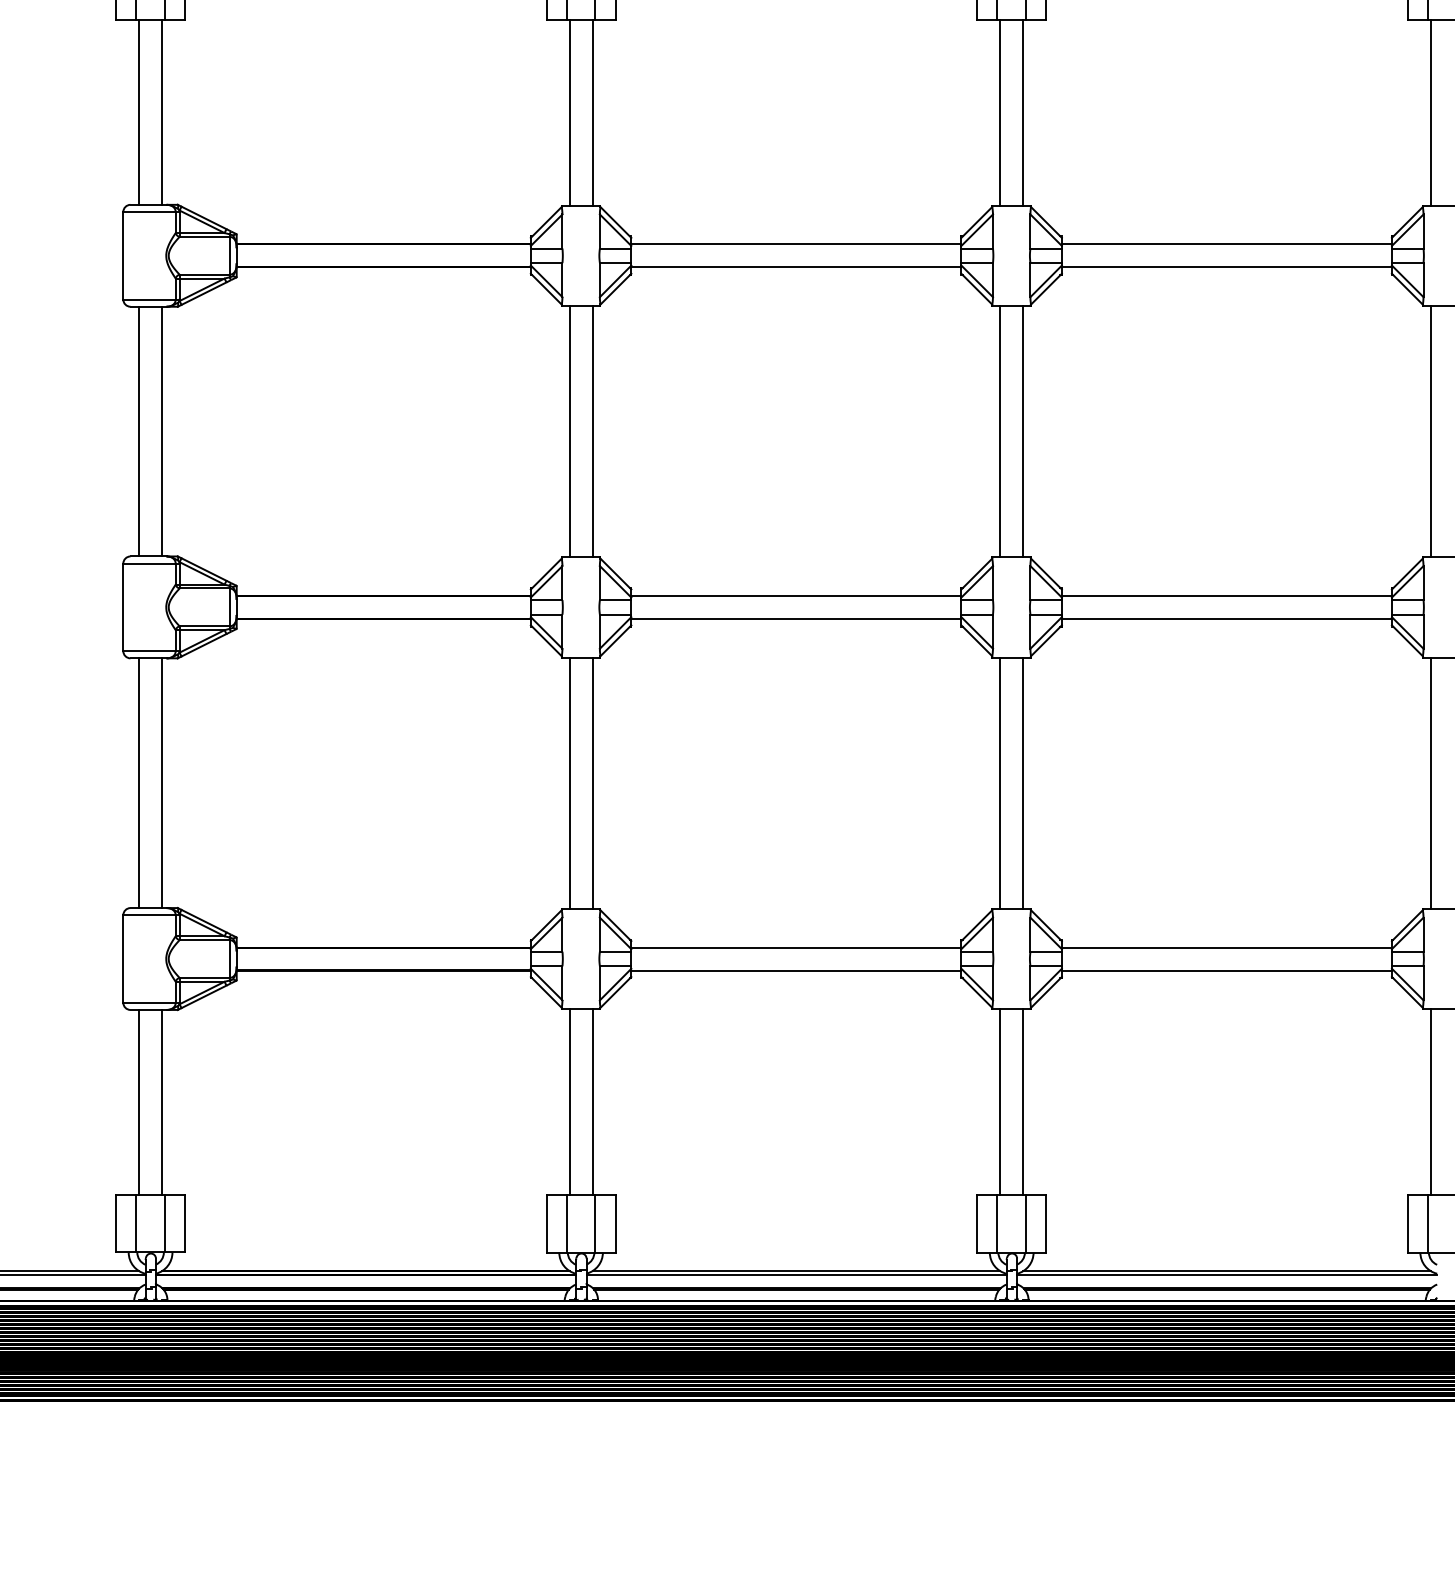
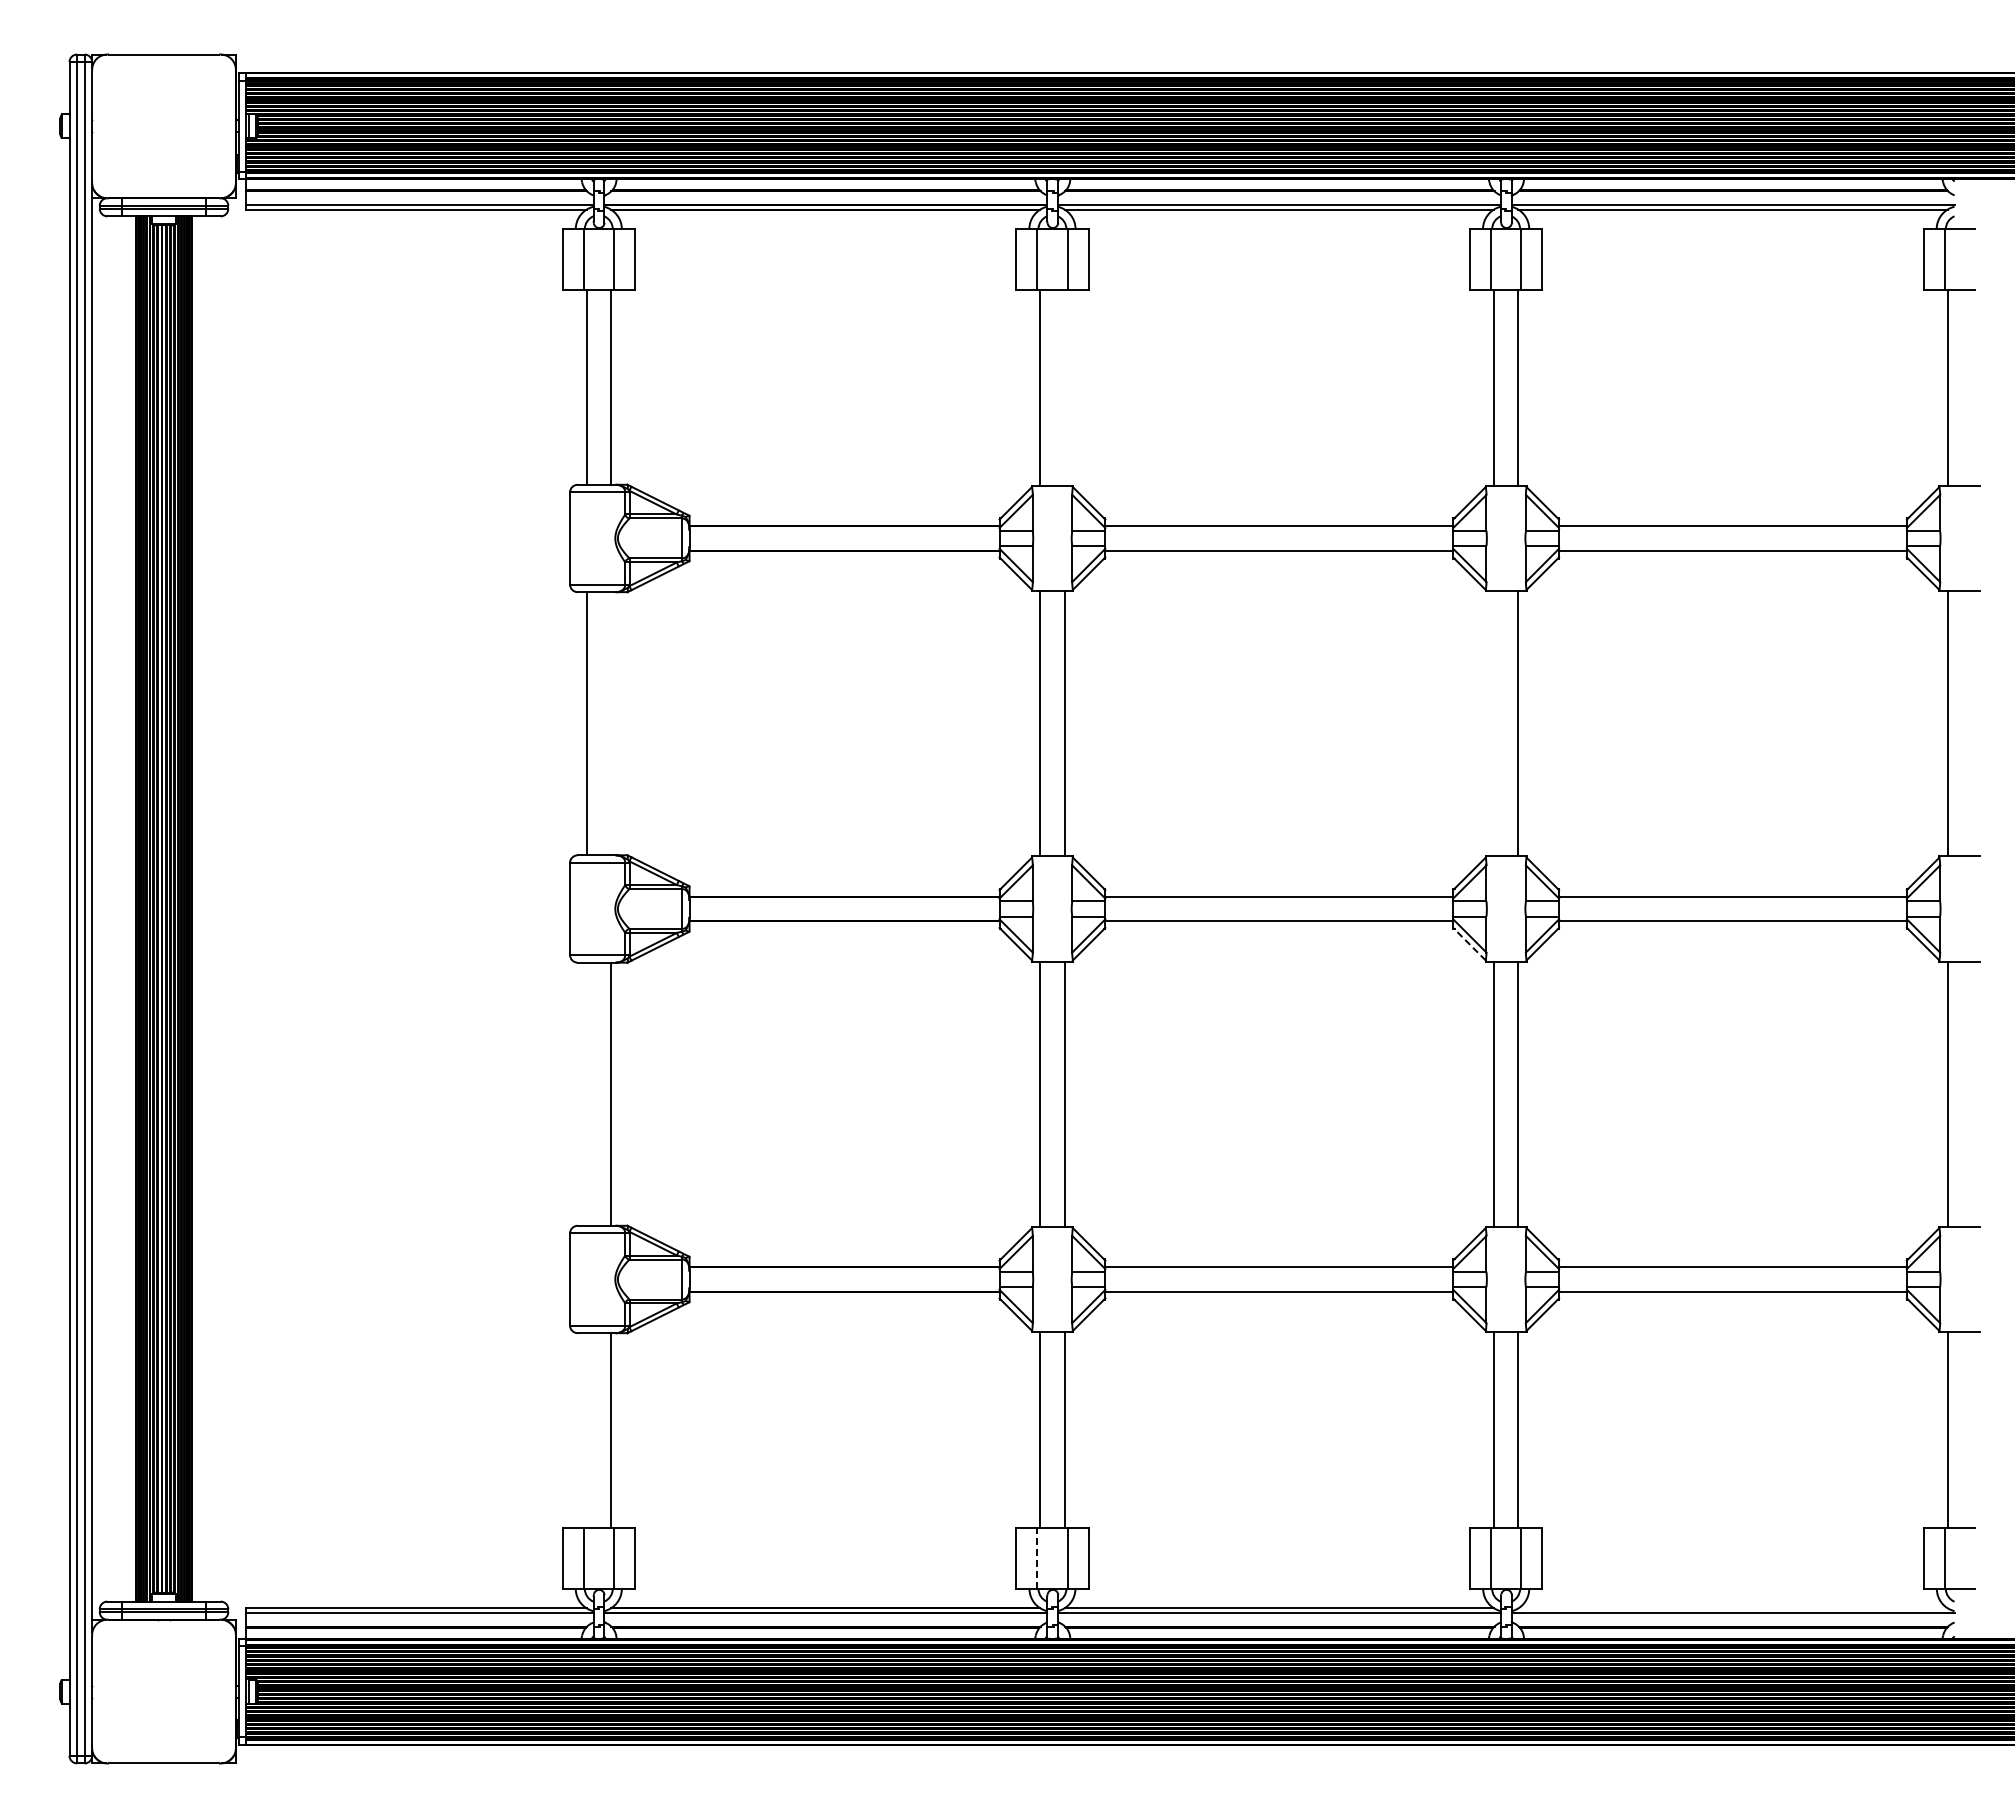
line: (592, 112) -> (1064, 387), removed
line: (161, 431) -> (610, 723), removed
line: (1000, 431) -> (1494, 723), removed
line: (976, 641) -> (1469, 944), solid -> dashed
line: (138, 782) -> (586, 1093), removed
line: (138, 1102) -> (586, 1430), removed
line: (566, 1223) -> (1037, 1558), solid -> dashed
line: (1226, 1271) -> (1732, 1608), removed

